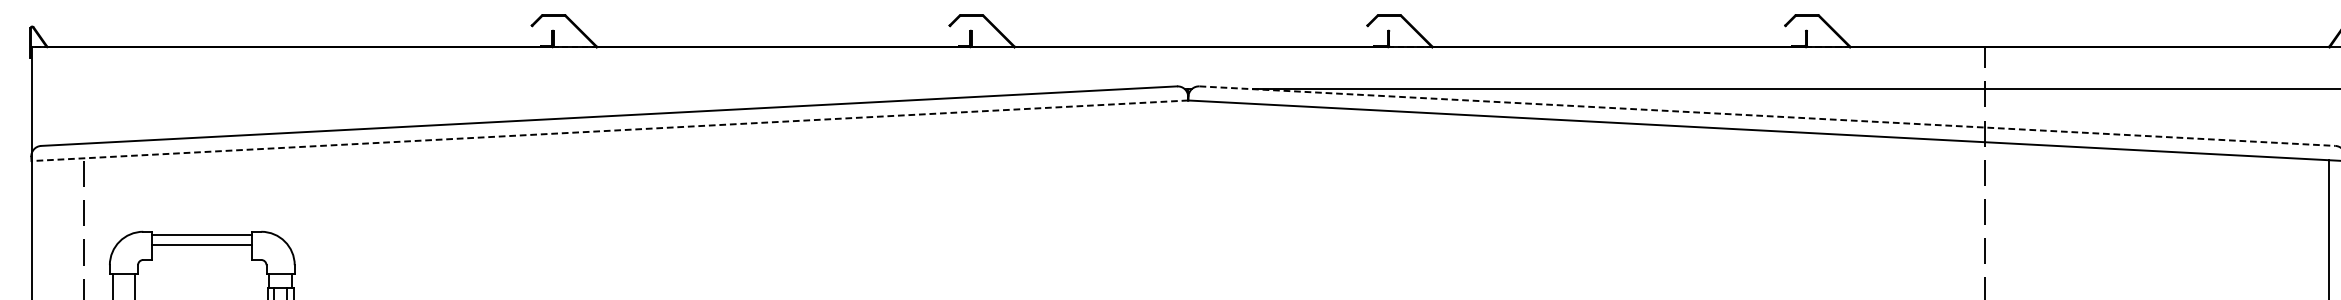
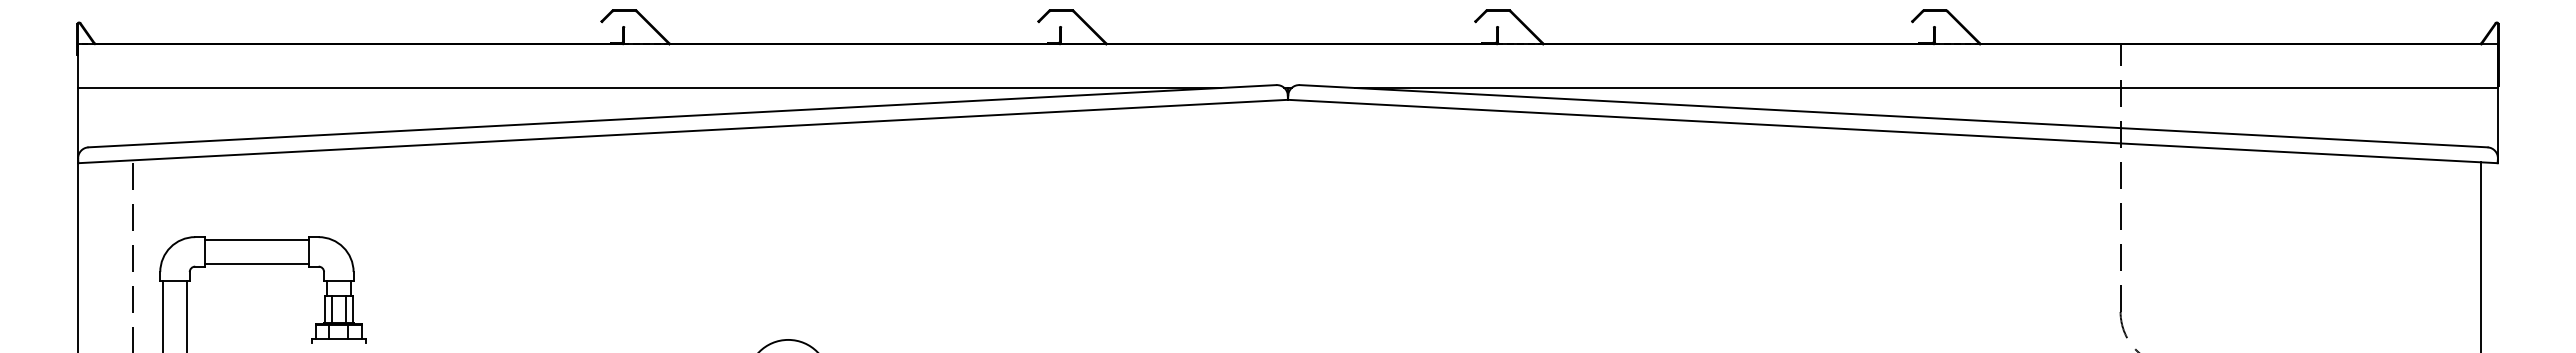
line: (577, 89) -> (649, 88), added
line: (1767, 116) -> (1893, 116), dashed -> solid
line: (610, 130) -> (683, 131), dashed -> solid
line: (201, 244) -> (256, 263), moved

